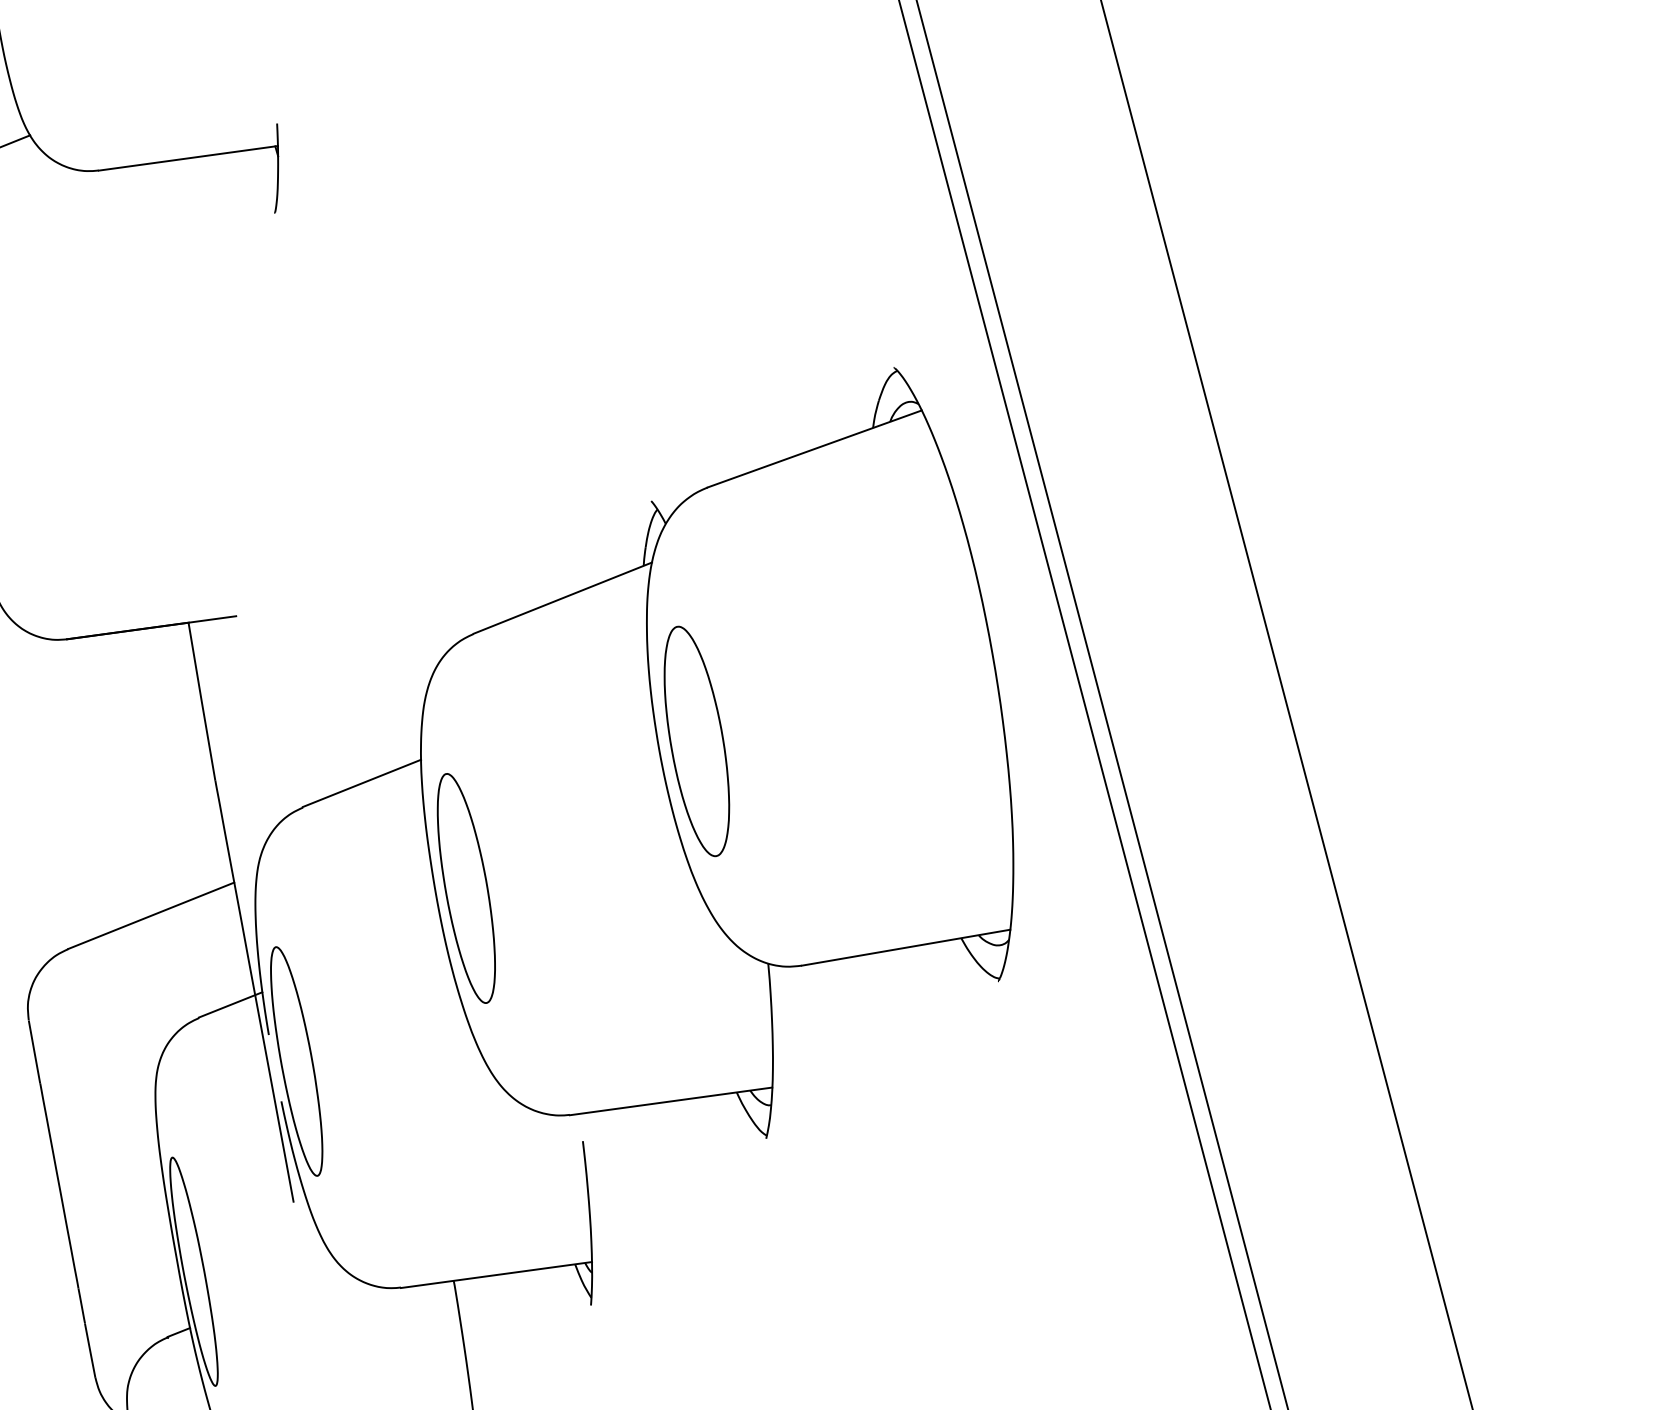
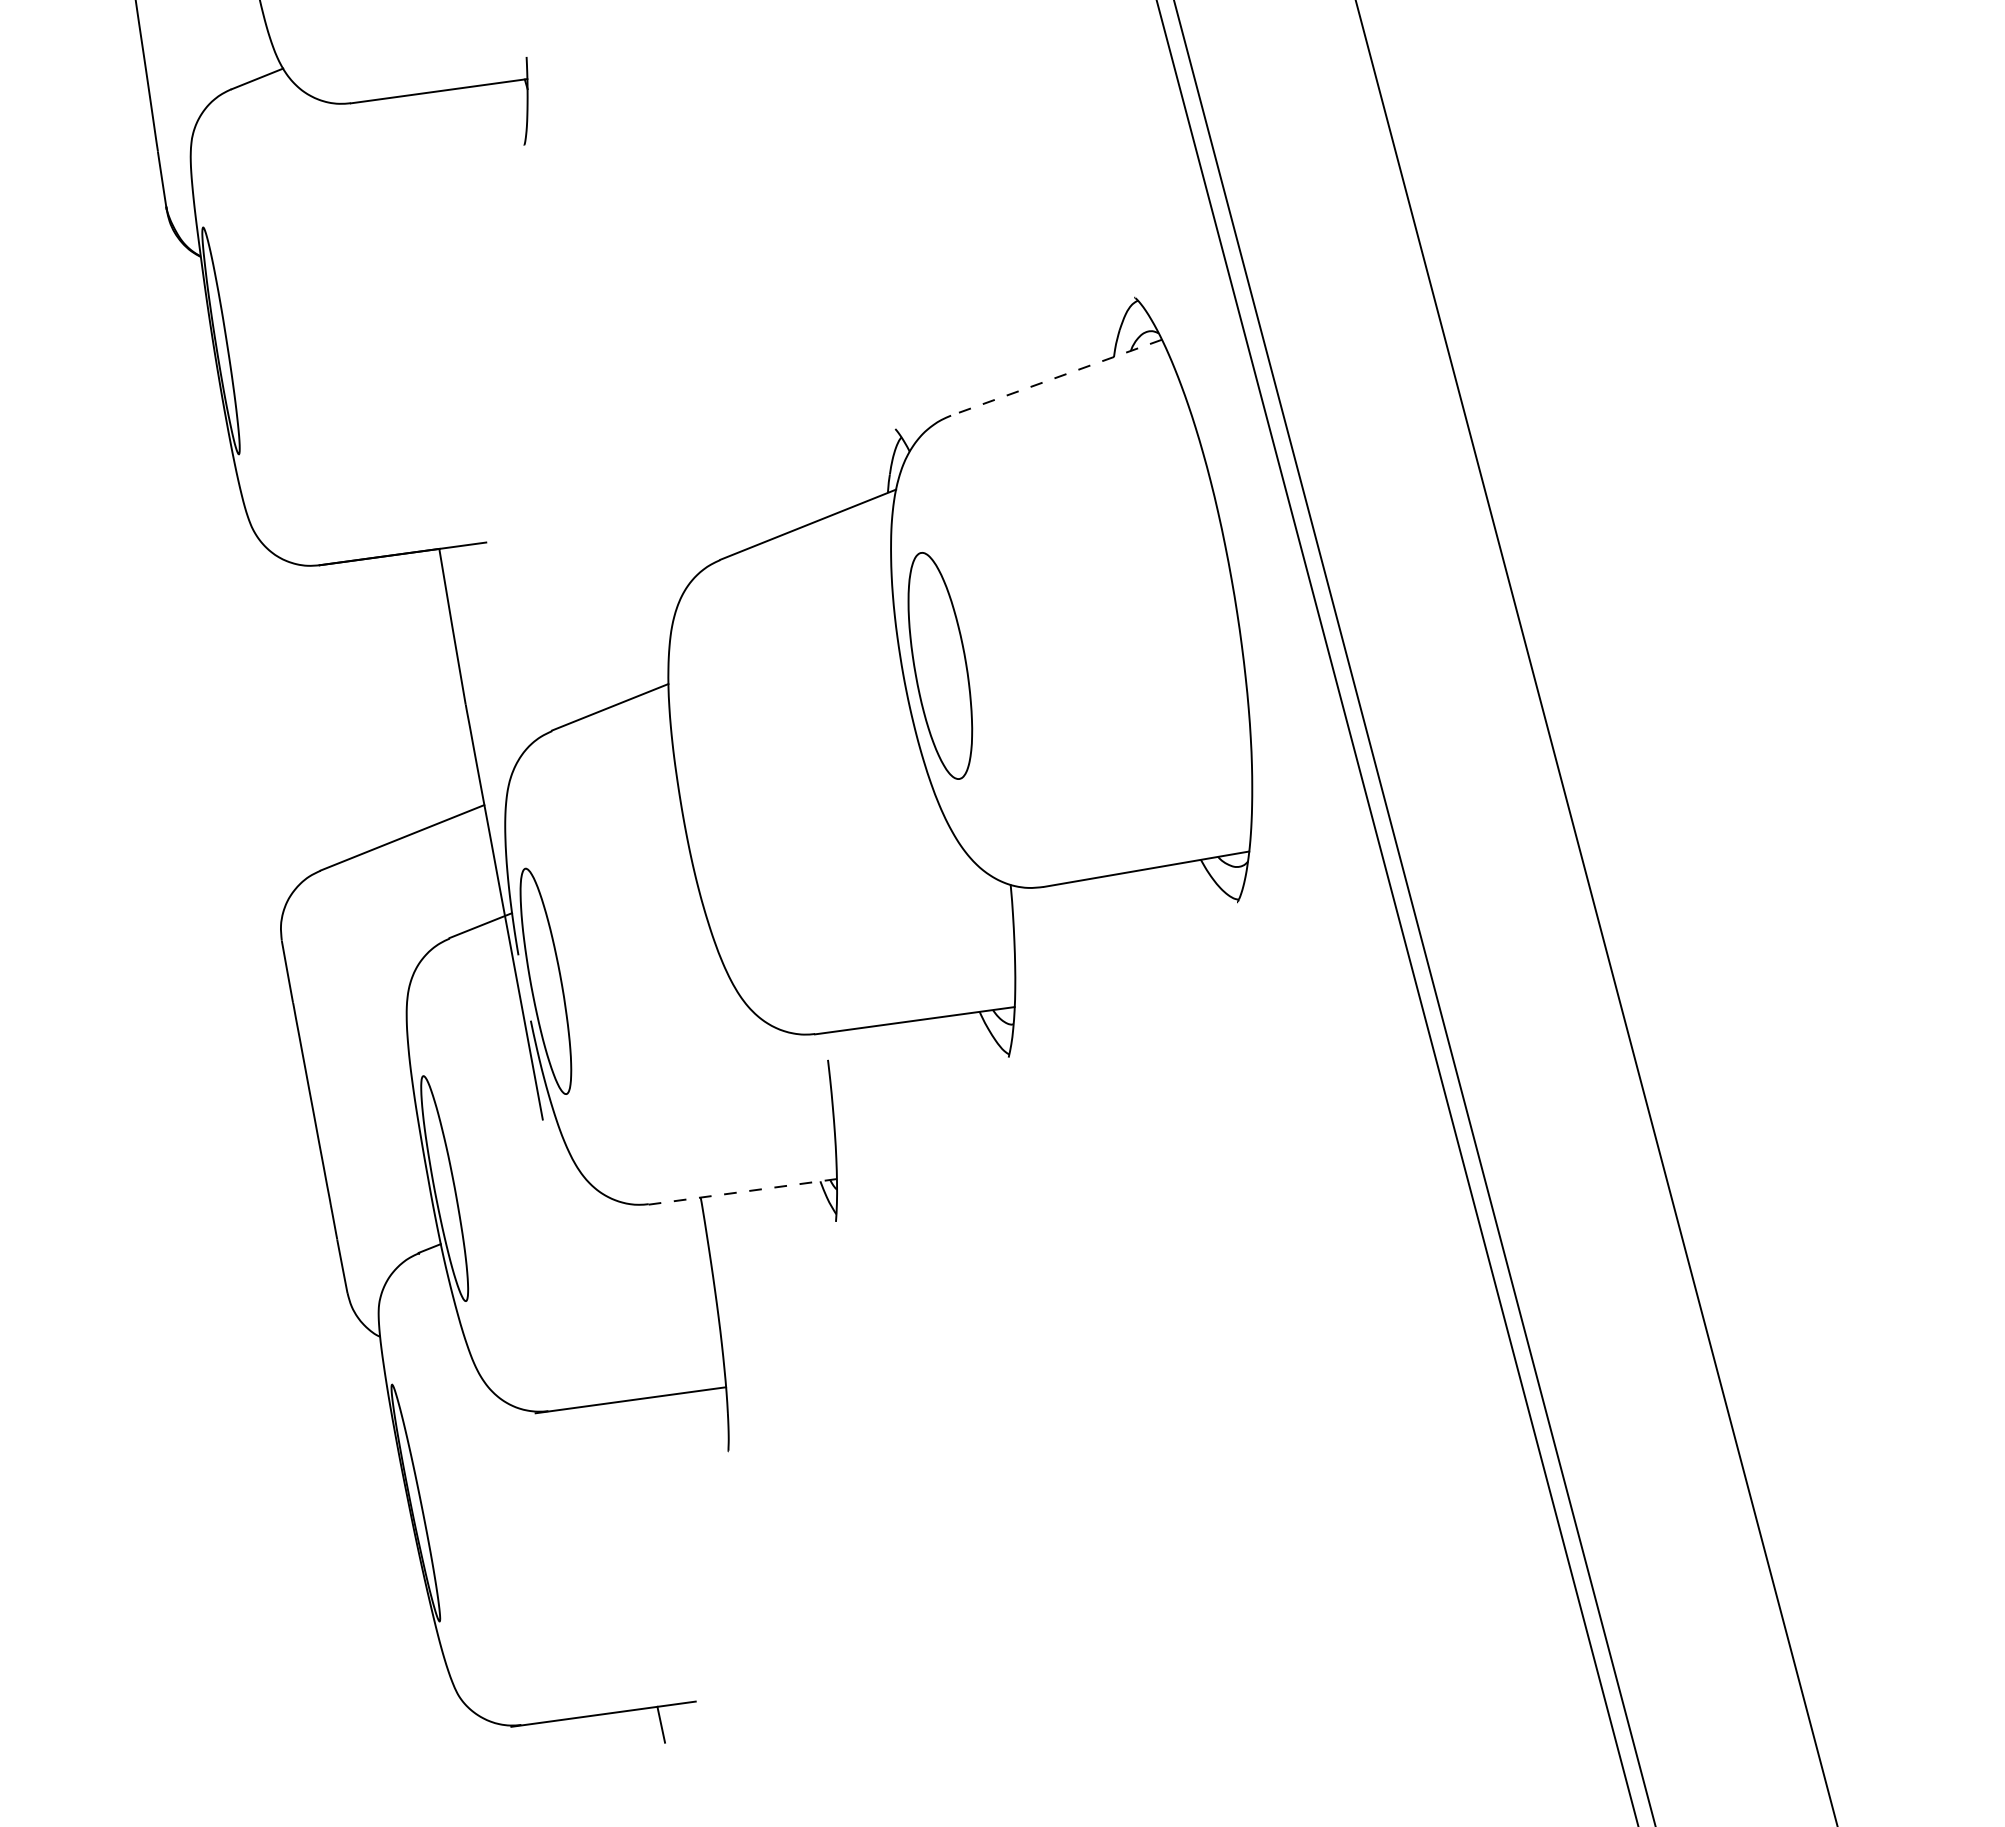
line: (813, 448) -> (1055, 377), solid -> dashed
part: (466, 888) -> (713, 810), removed
line: (497, 1274) -> (743, 1191), solid -> dashed

